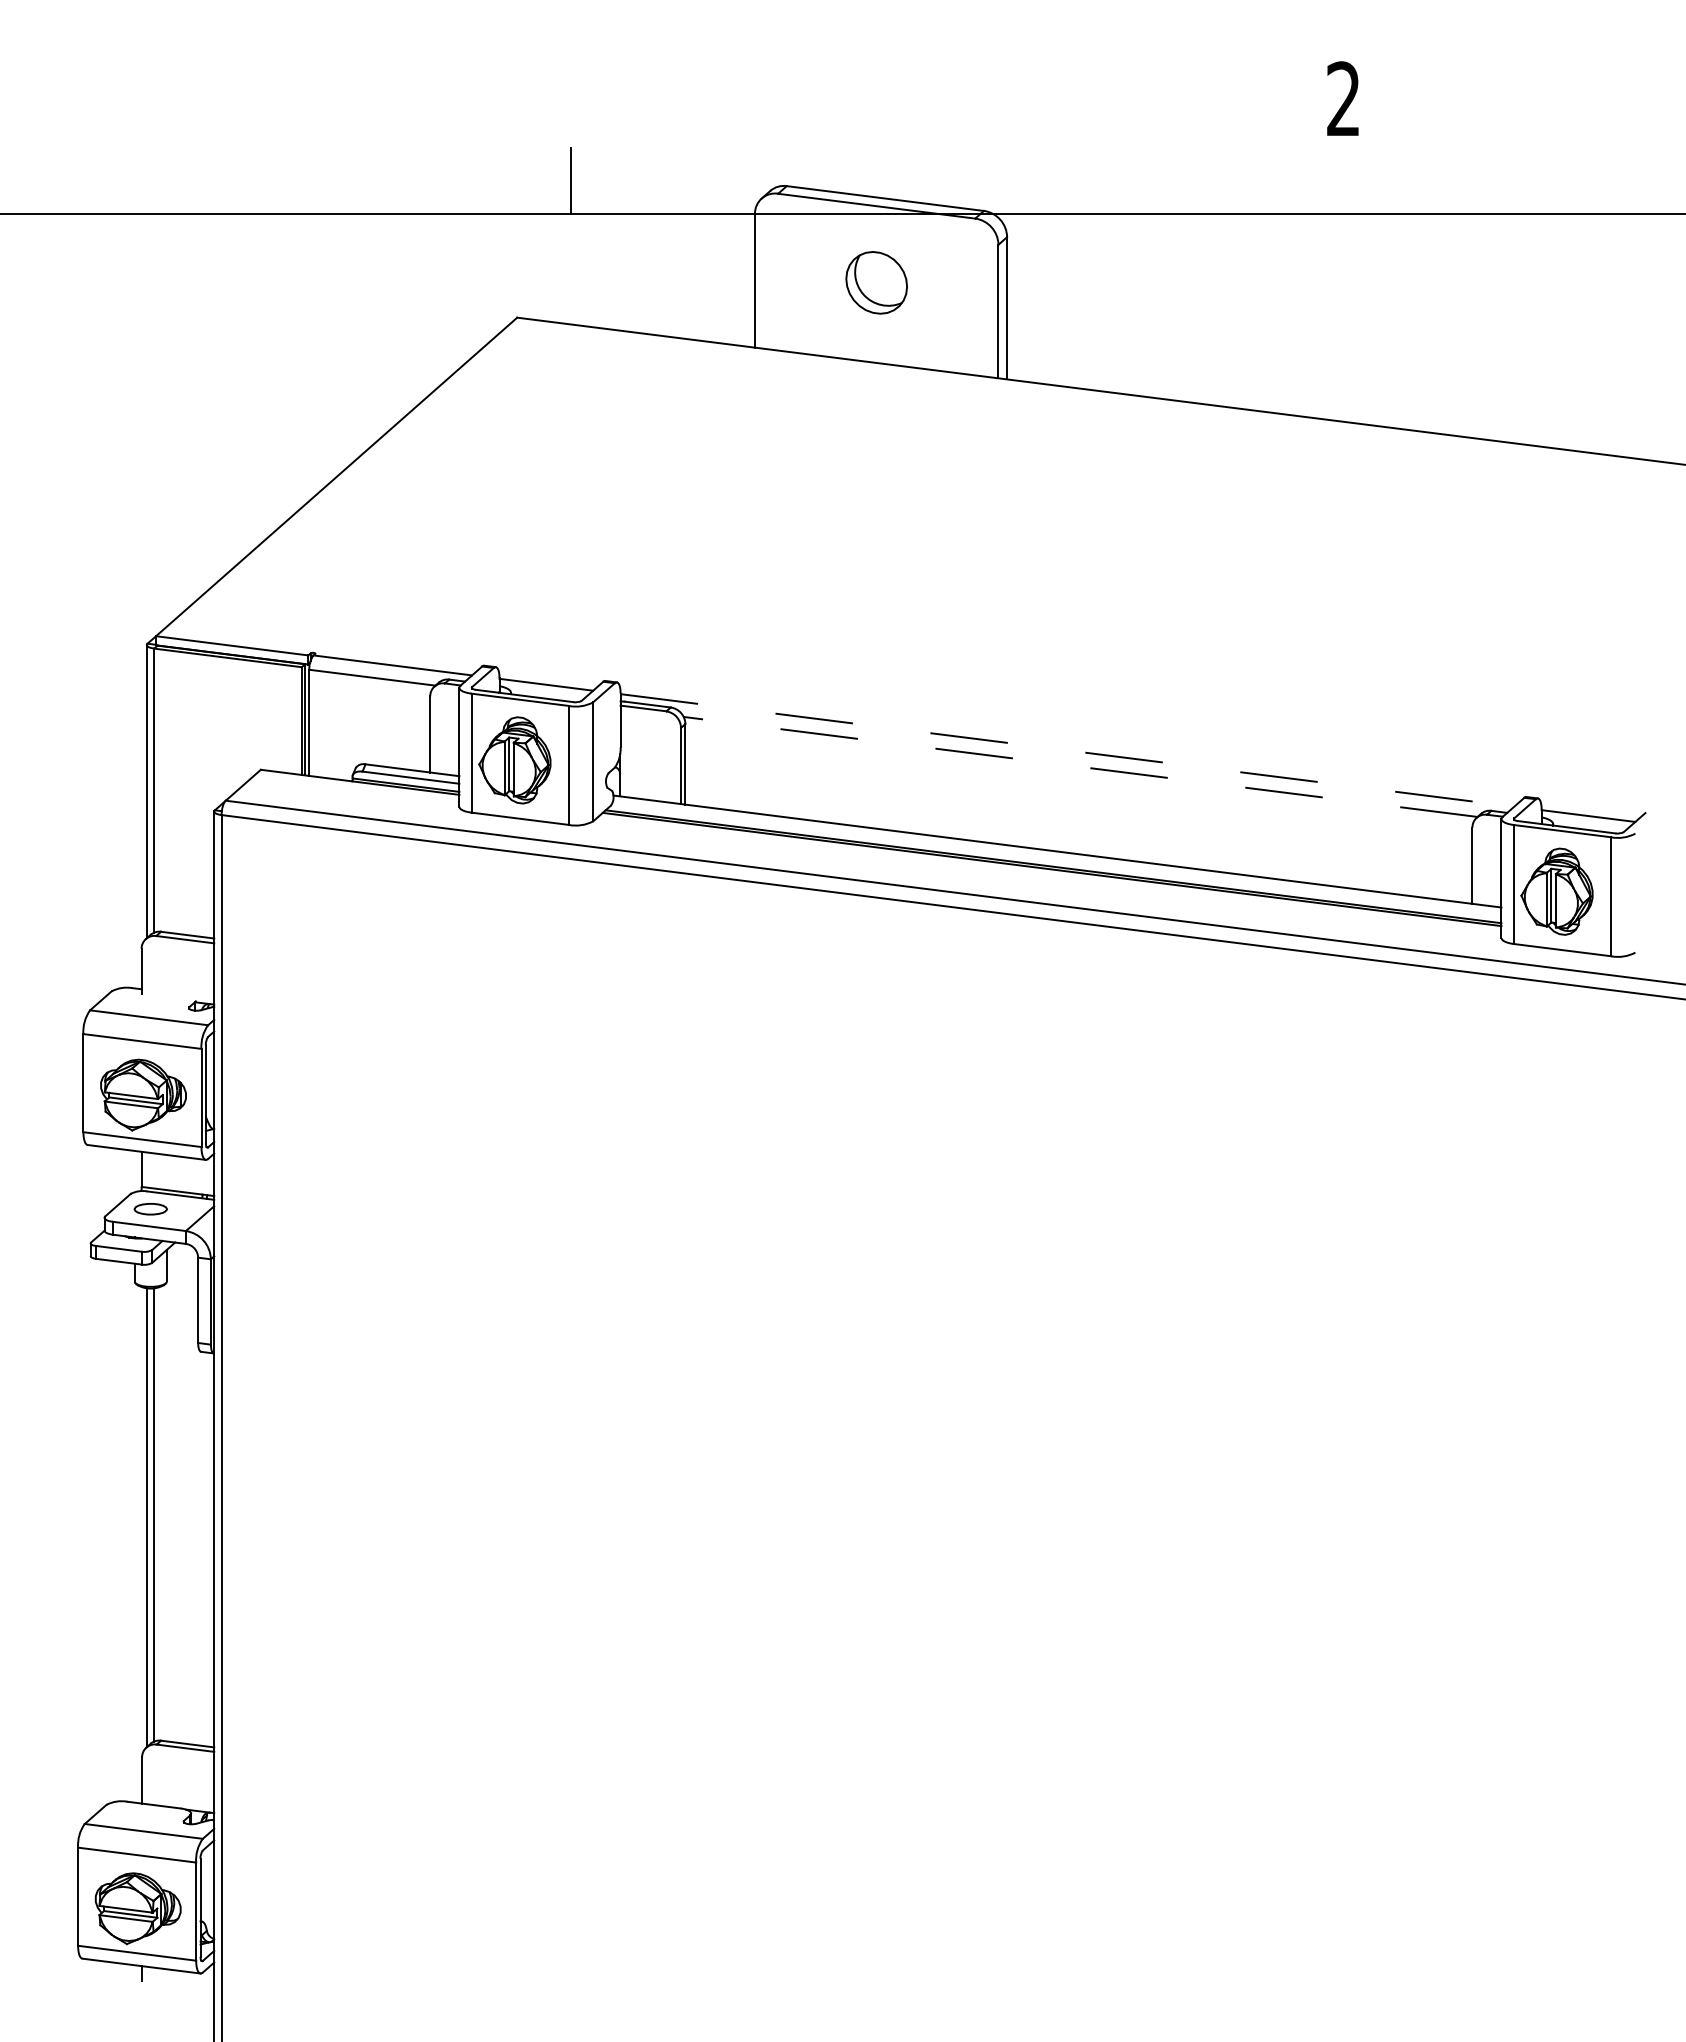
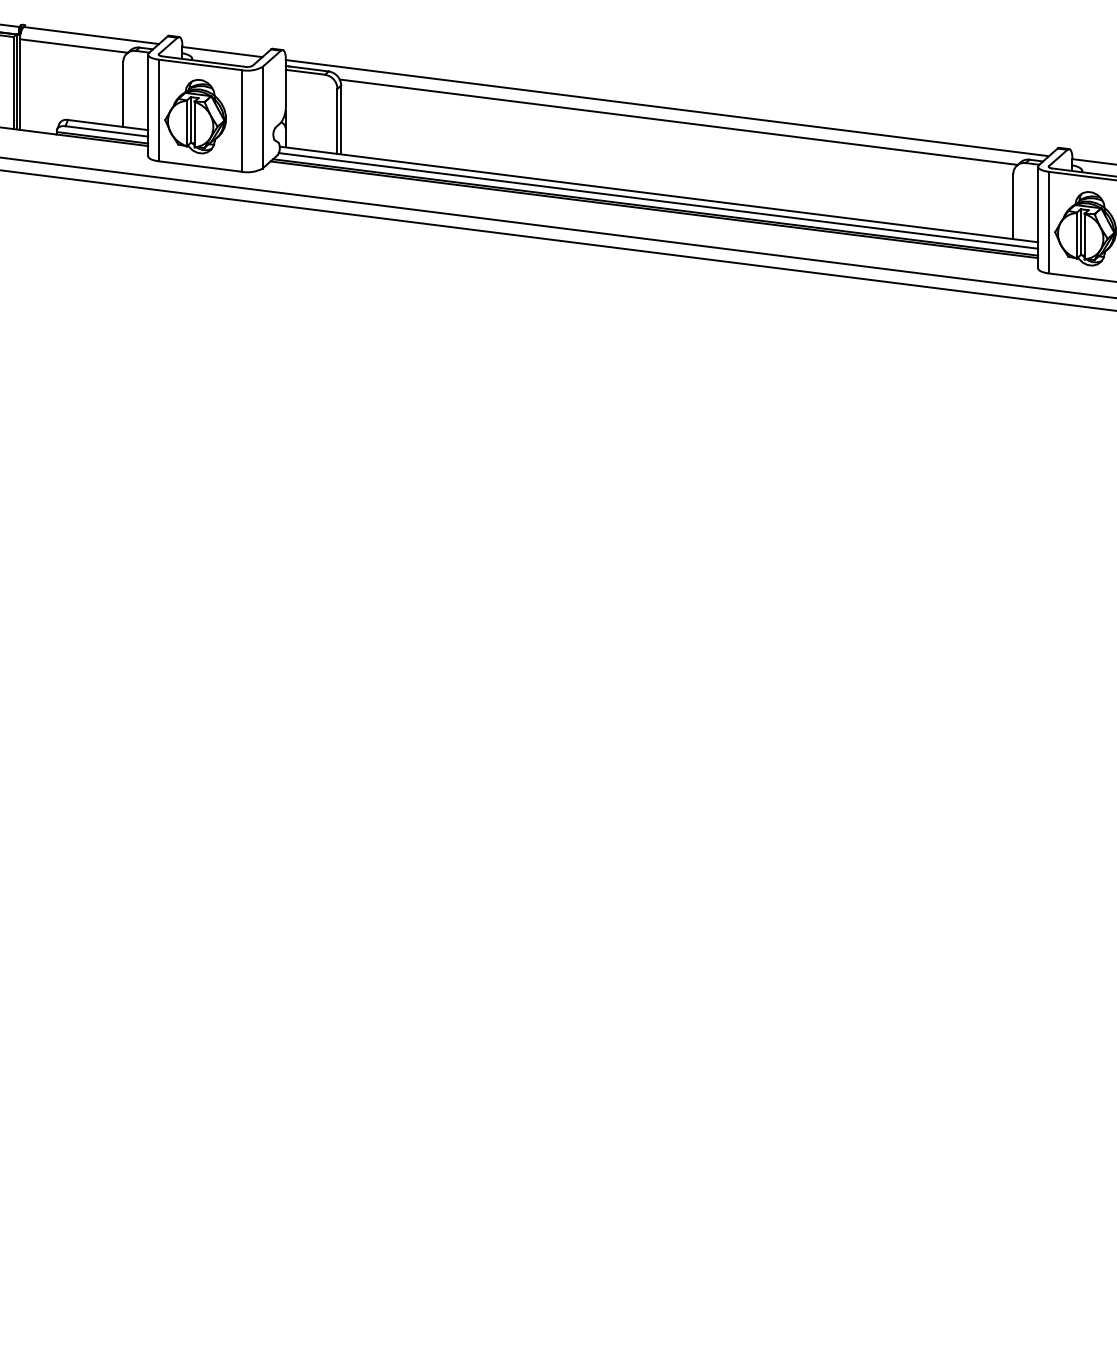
line: (1067, 750) -> (667, 108), dashed -> solid
line: (1080, 766) -> (678, 121), dashed -> solid
line: (1056, 859) -> (658, 201), added

